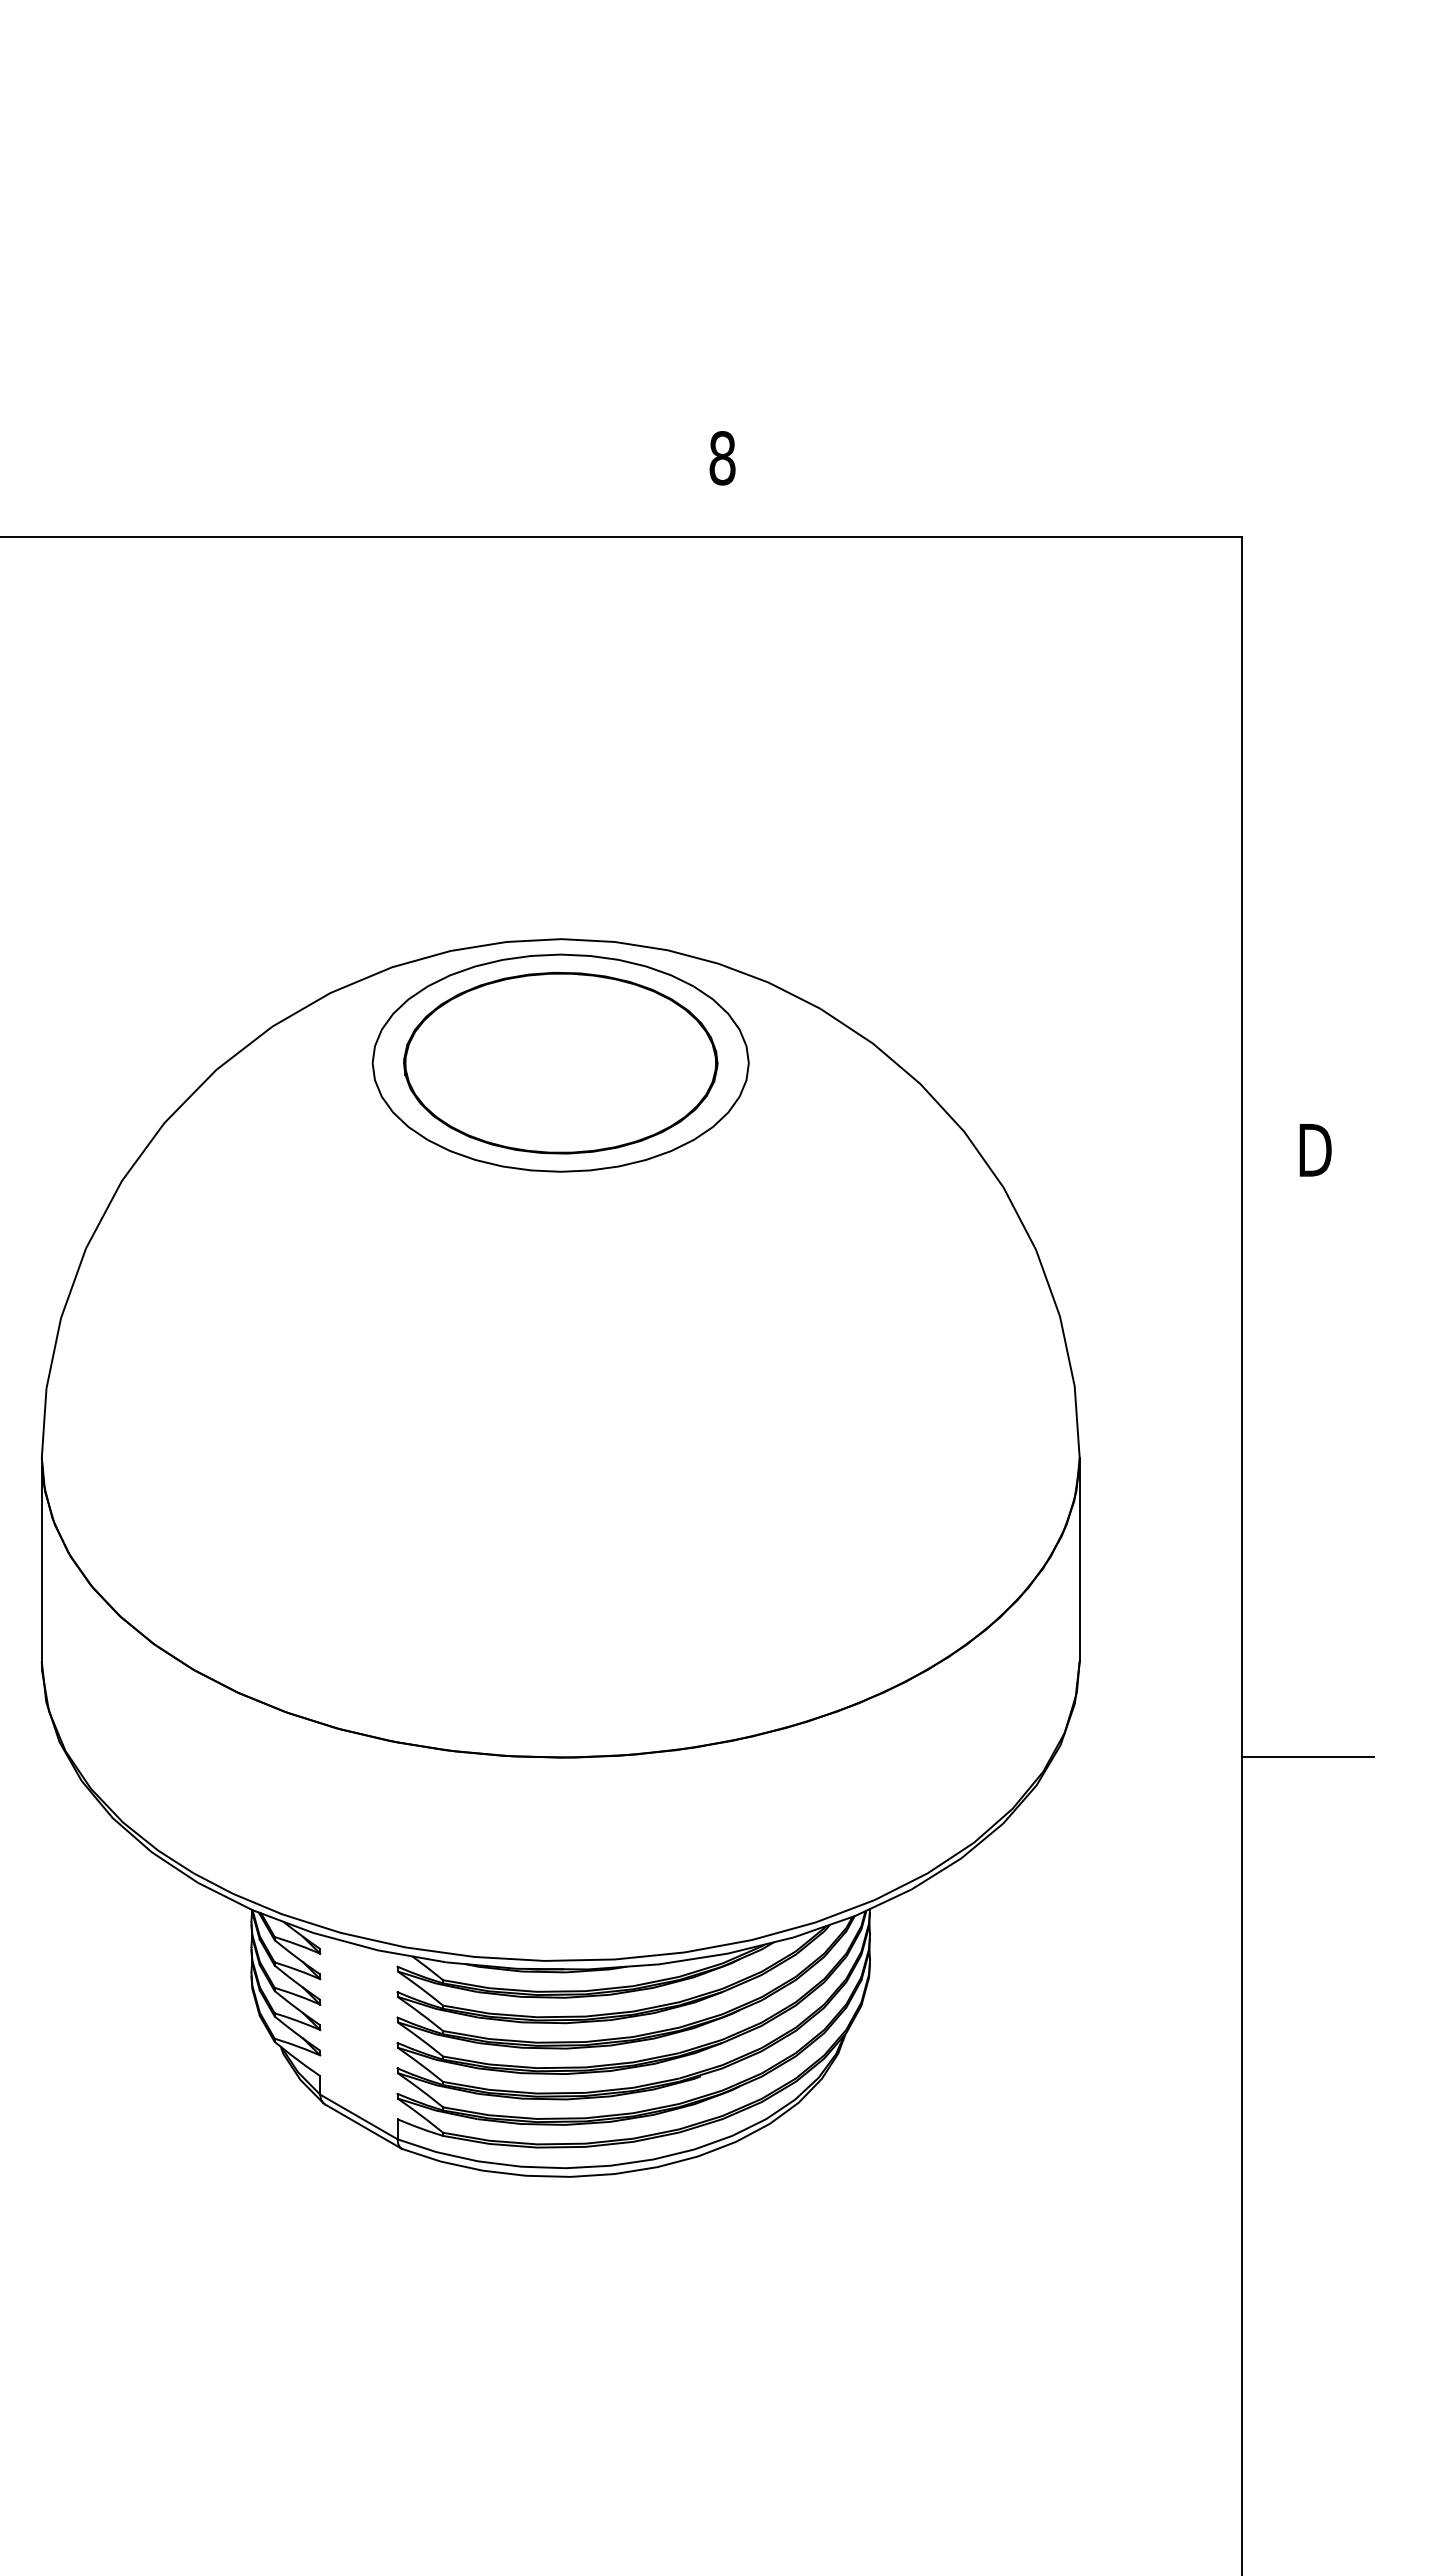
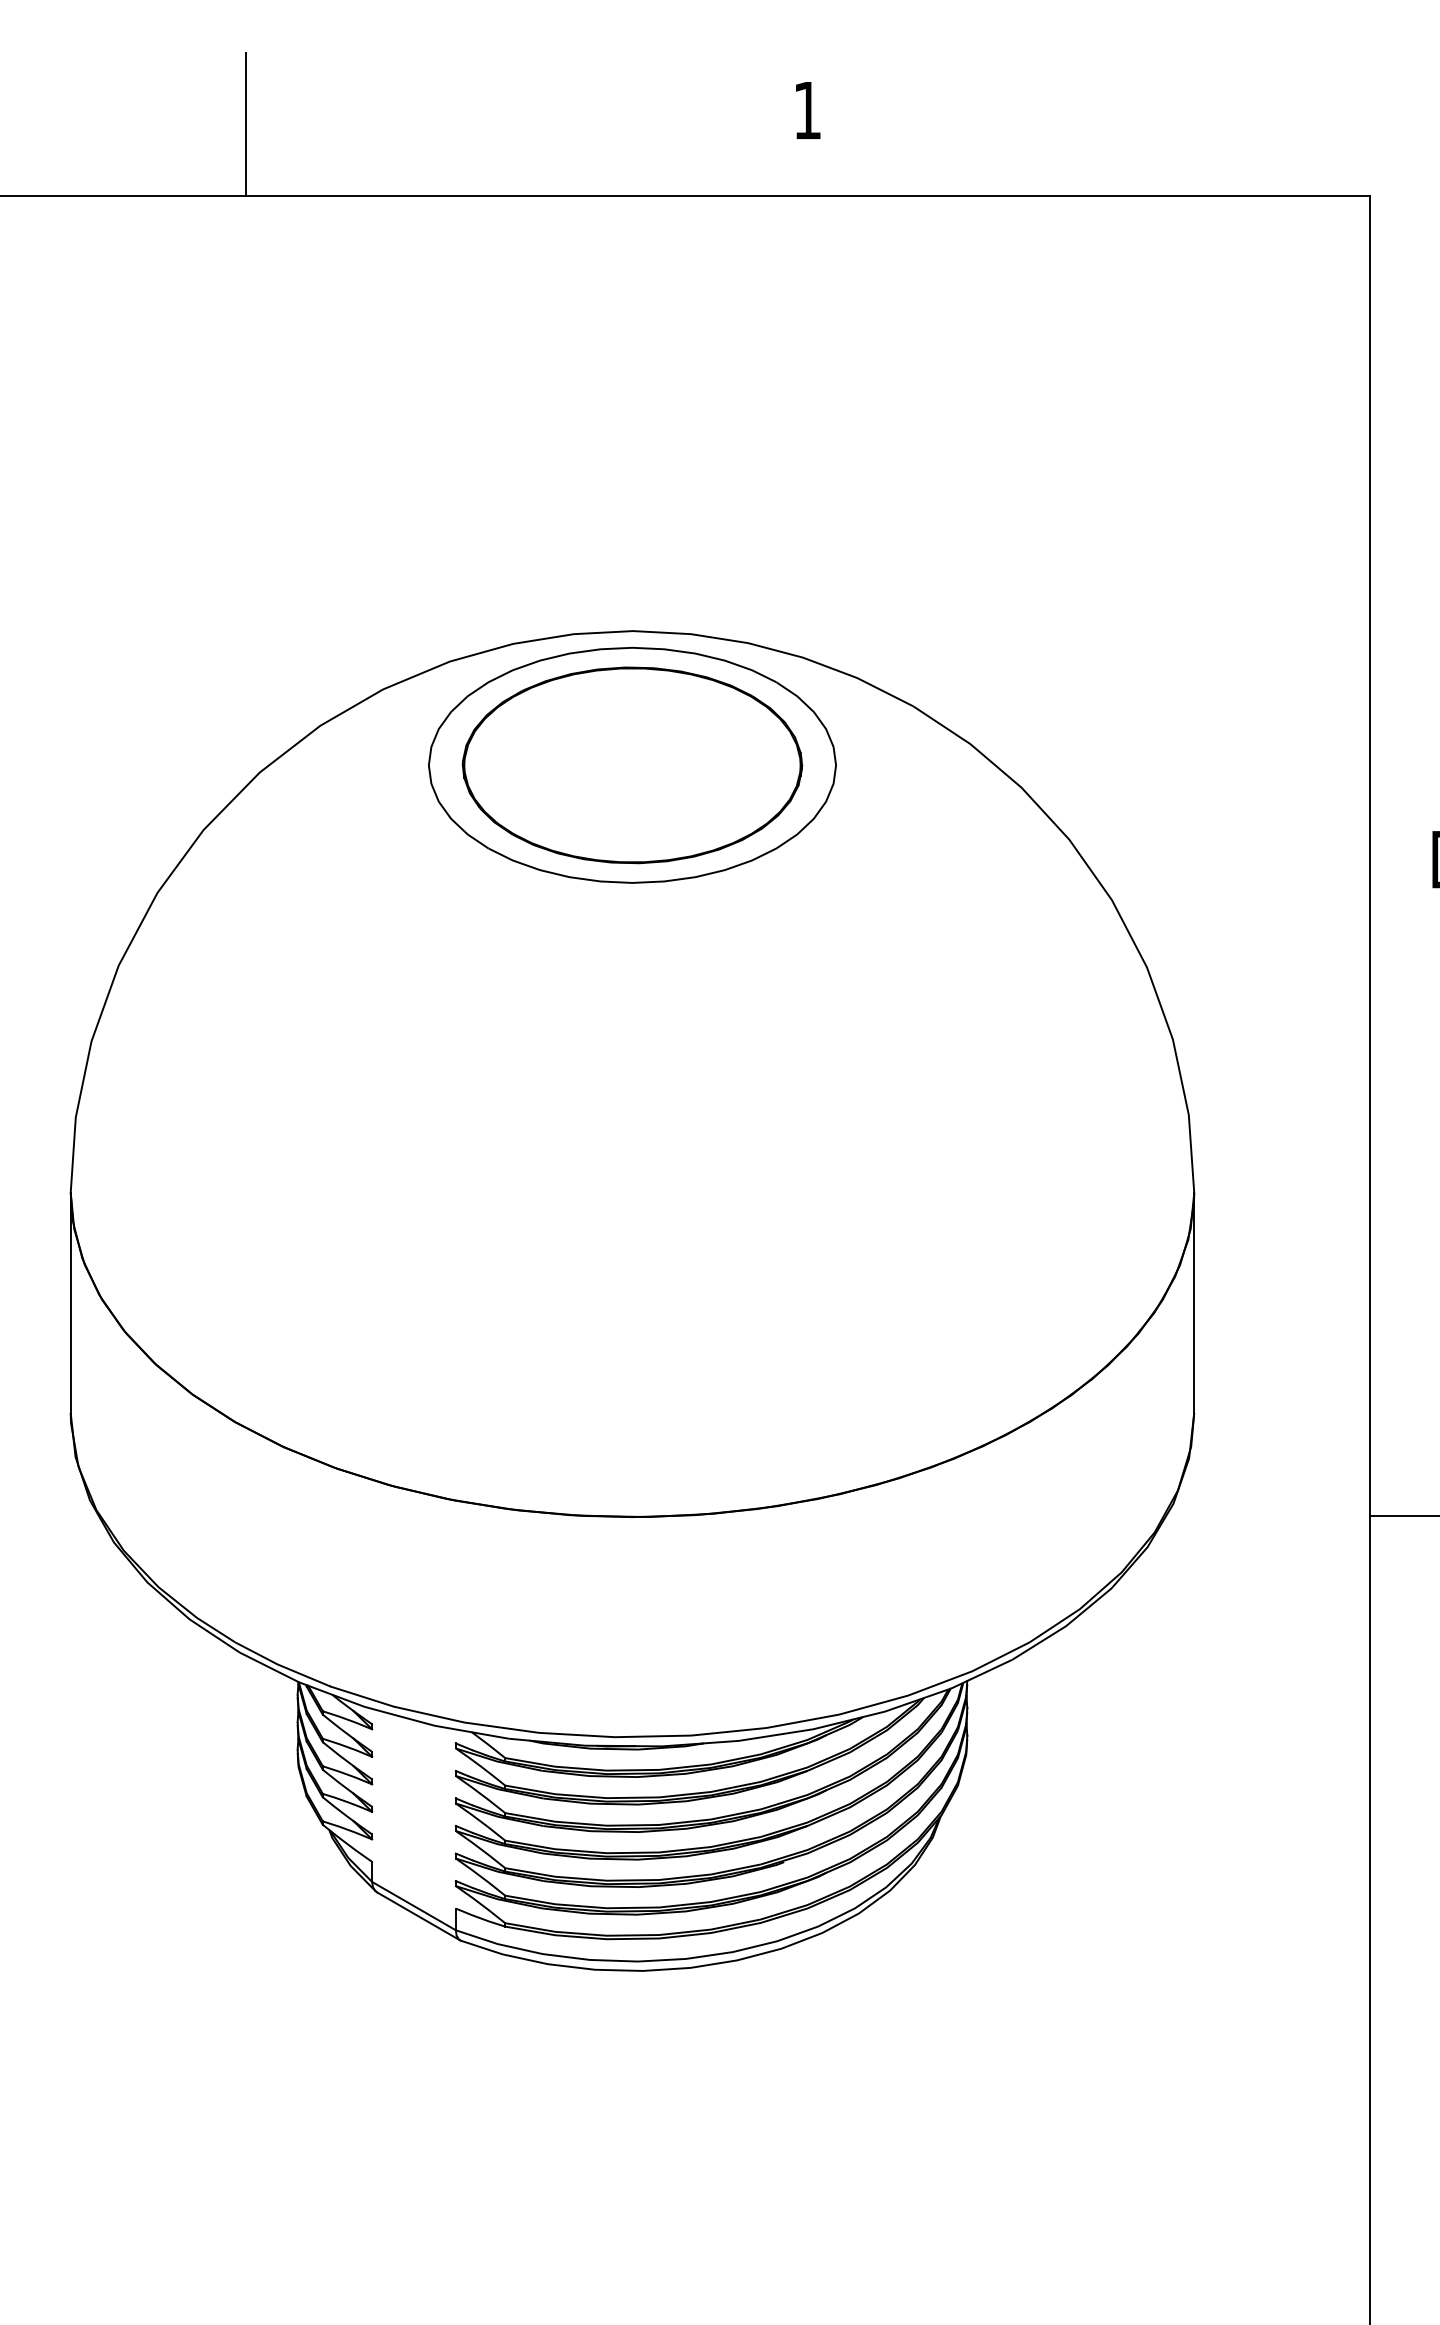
text: (722, 458) -> (807, 110), 8 -> 1
line: (203, 471) -> (245, 124), added

